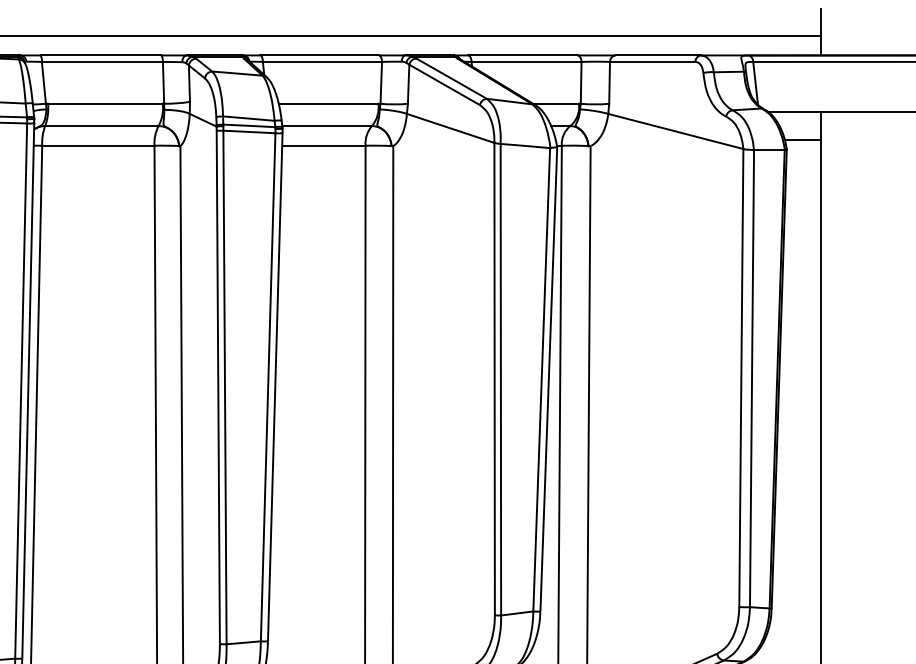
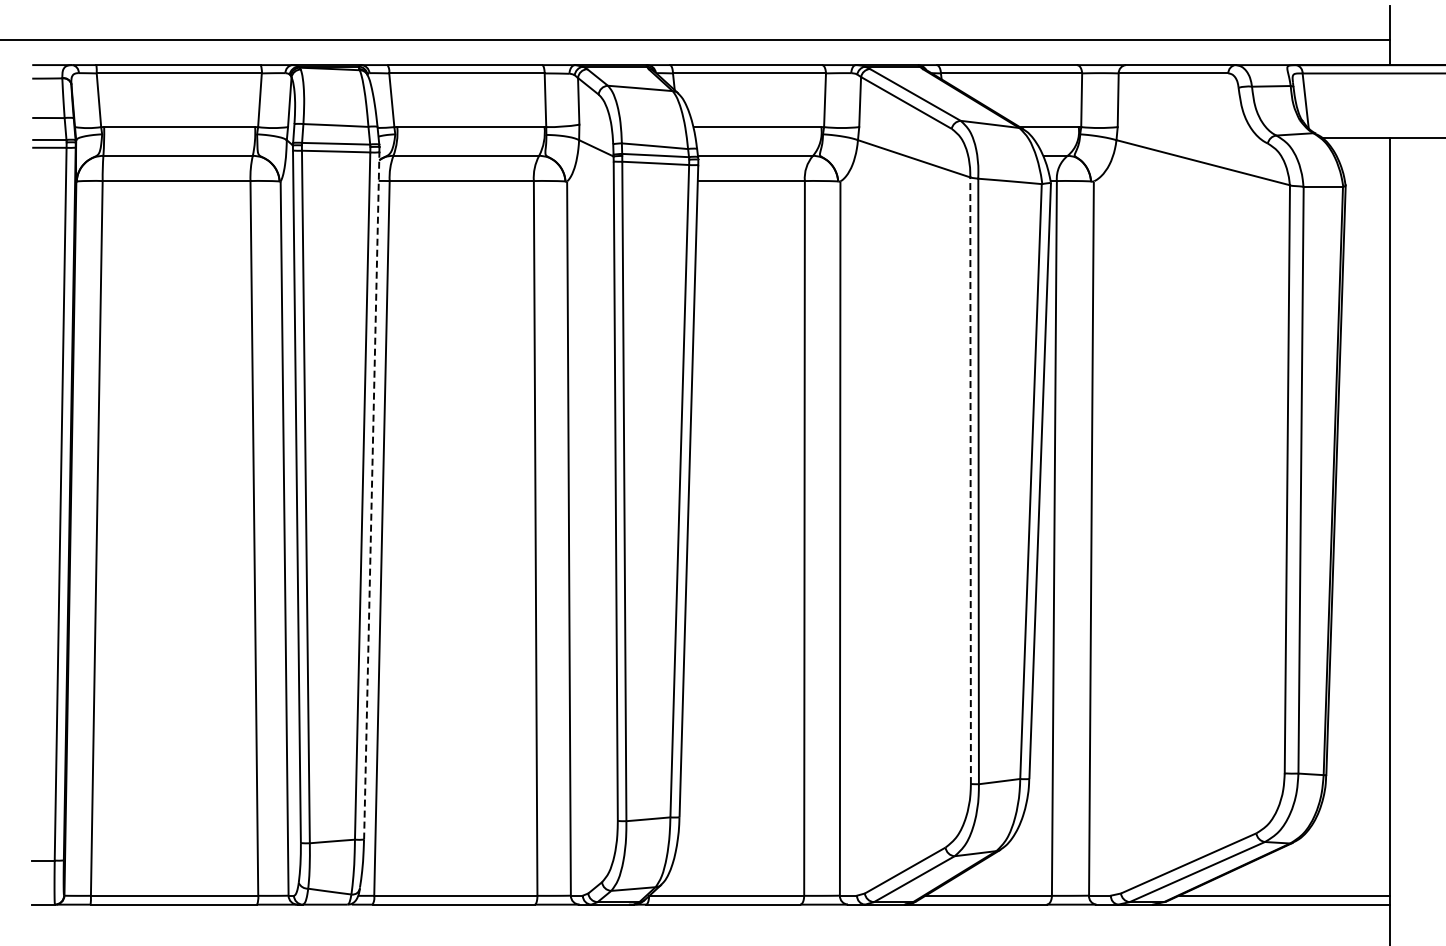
line: (802, 139) -> (1366, 173), removed
line: (494, 378) -> (970, 480), solid -> dashed
line: (28, 390) -> (371, 495), solid -> dashed

